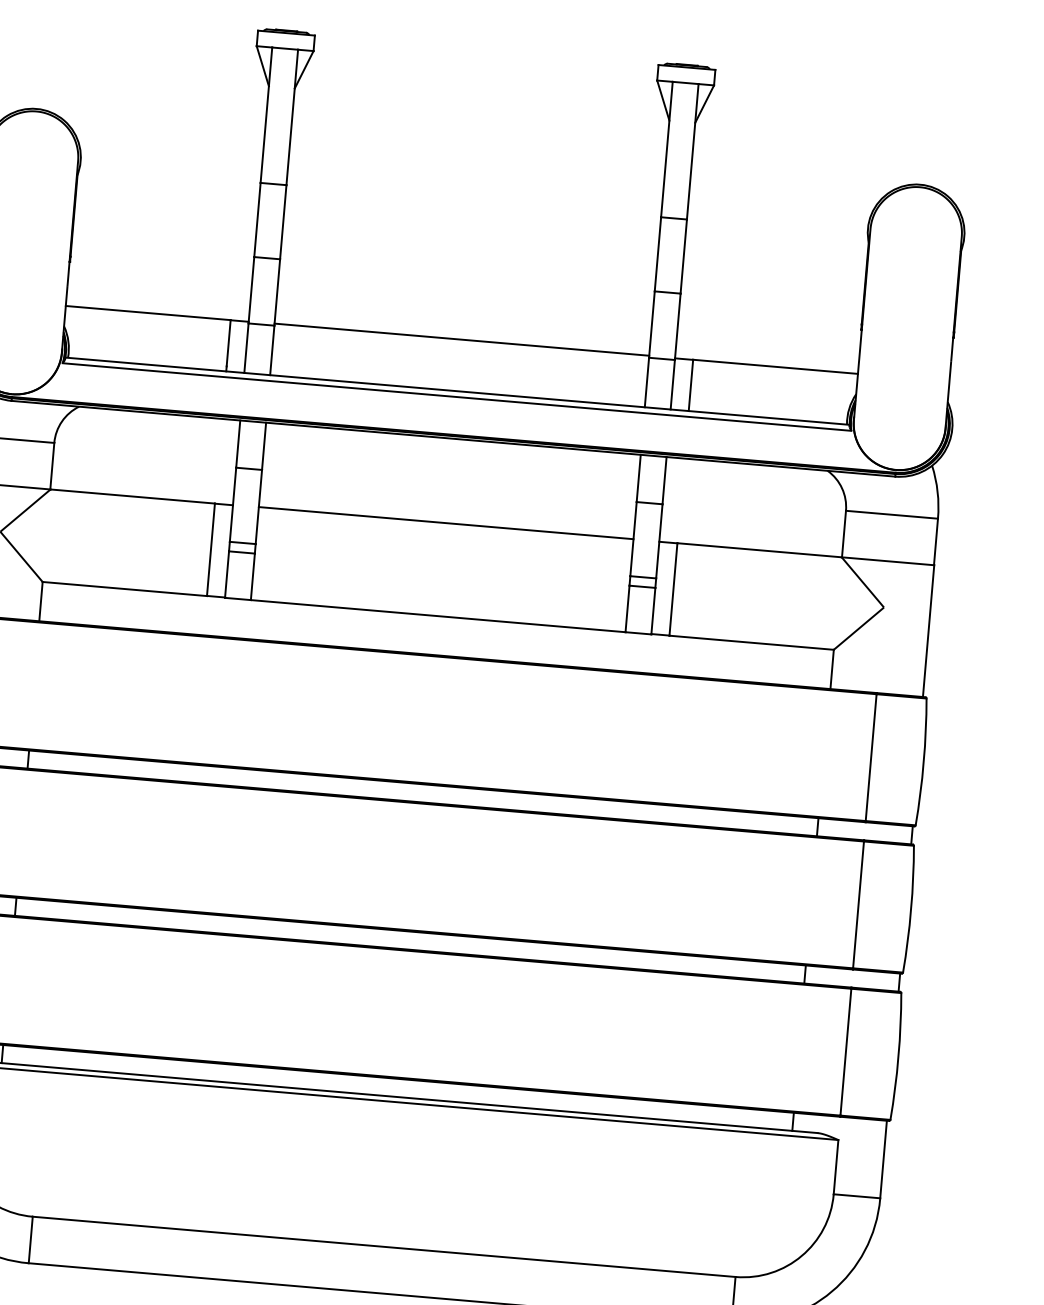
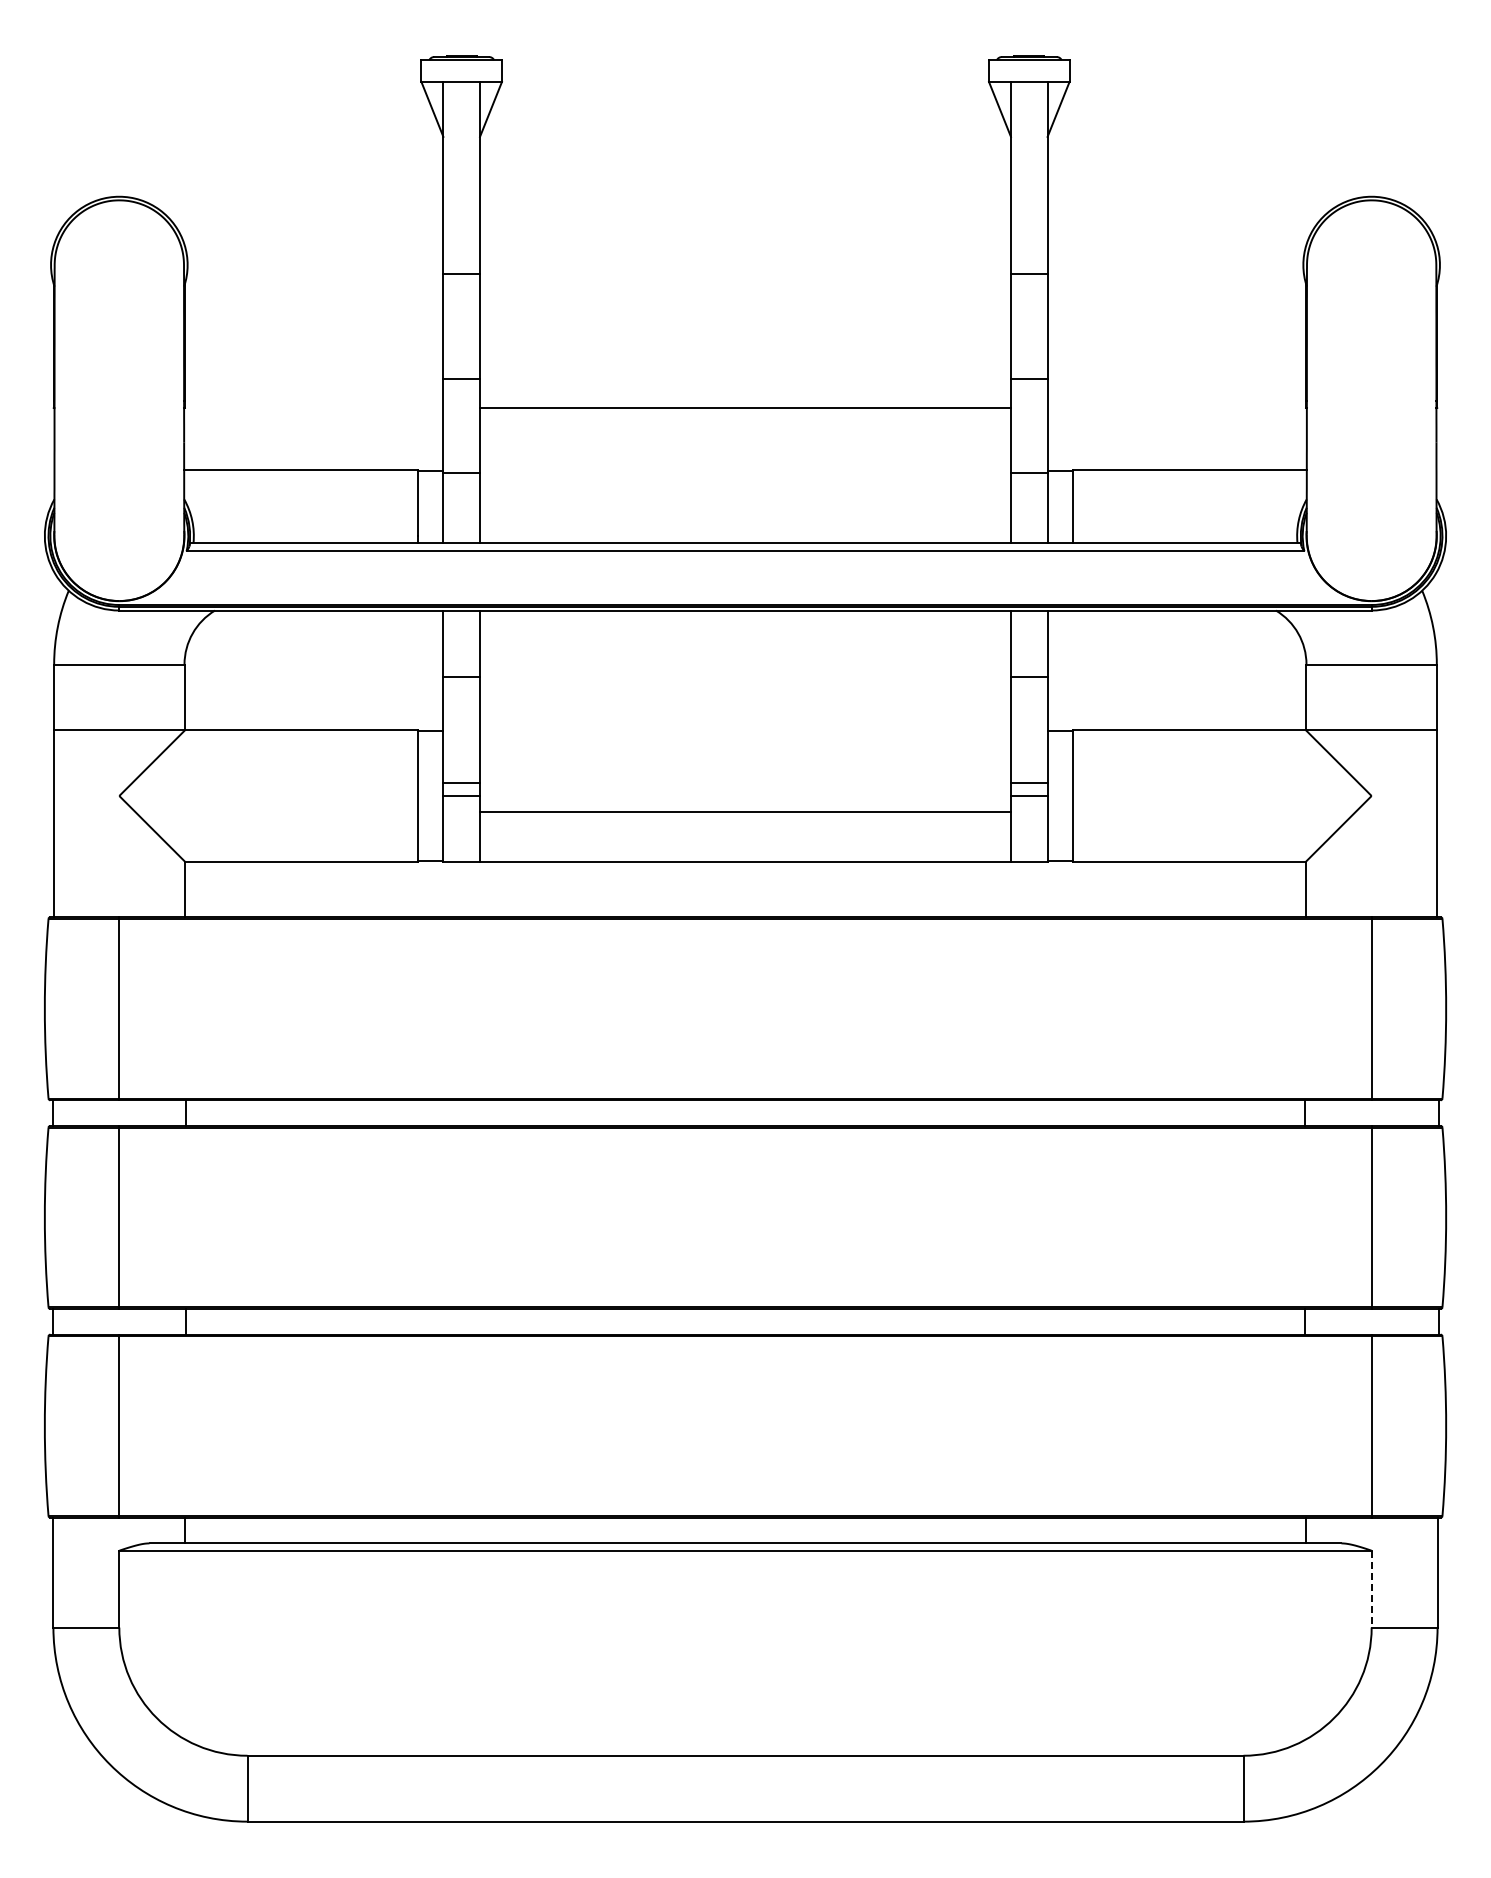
line: (461, 339) -> (745, 408), moved
line: (446, 523) -> (745, 812), moved
line: (835, 1167) -> (1371, 1589), solid -> dashed

